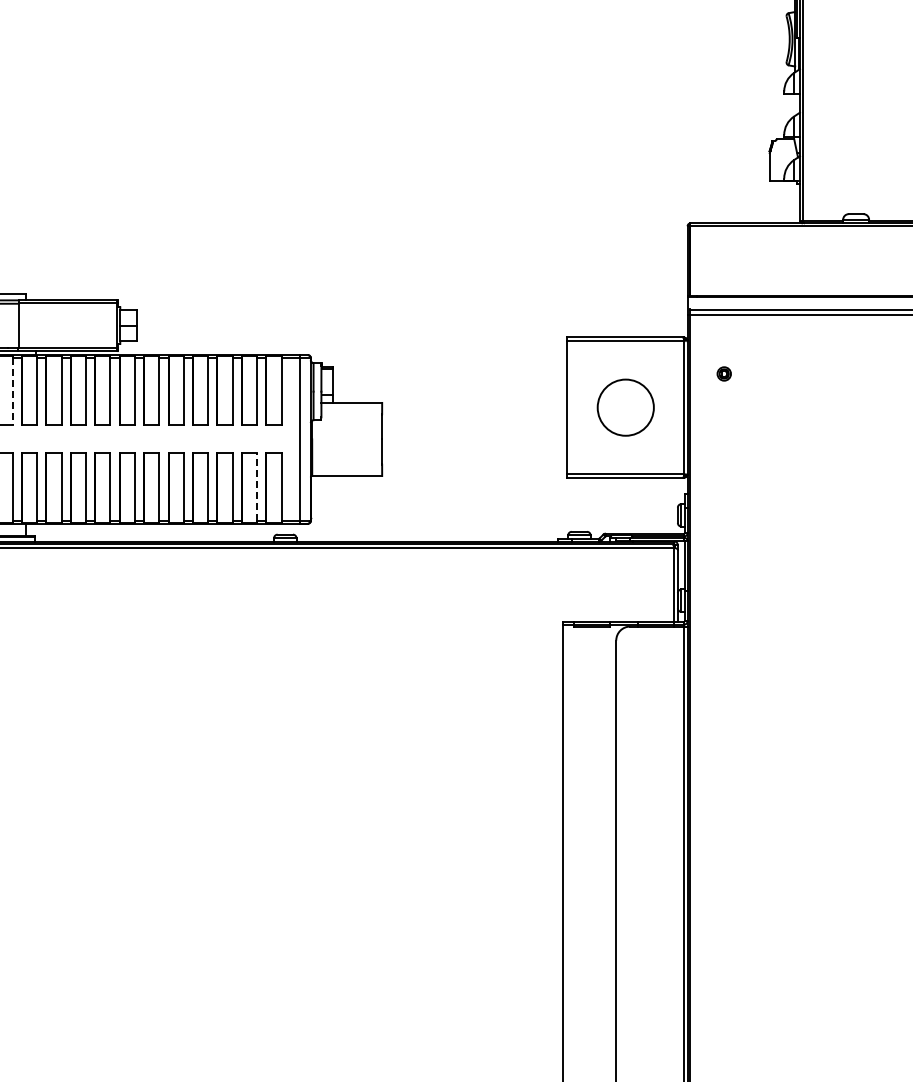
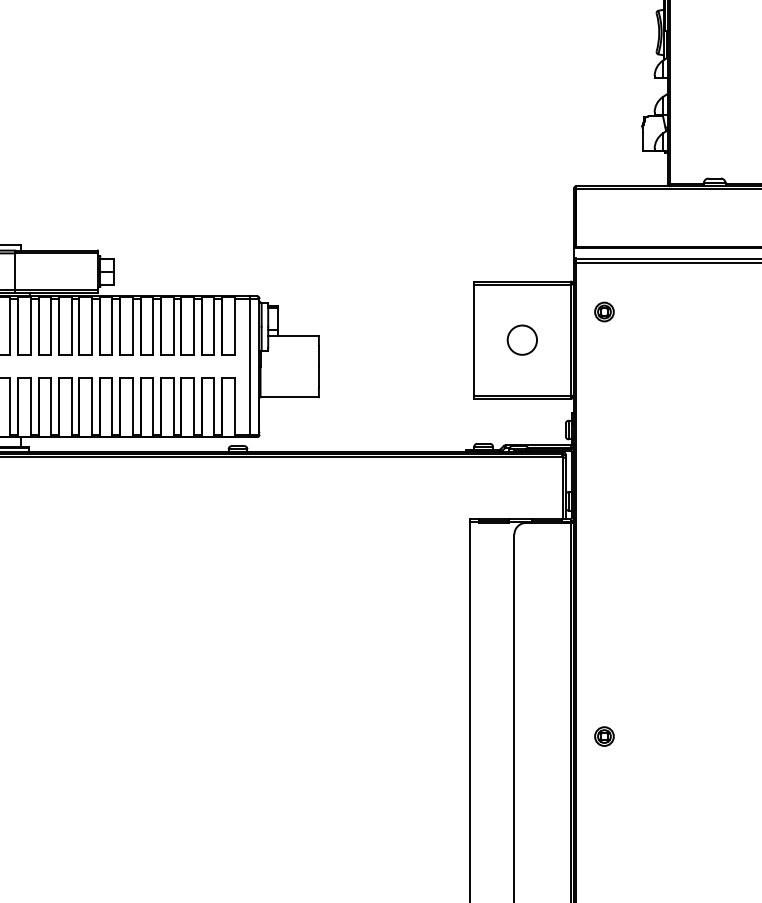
part: (724, 373) -> (604, 311), size x1.67
line: (12, 391) -> (10, 326), dashed -> solid
circle: (625, 407) -> (522, 340), size x0.62
line: (257, 487) -> (214, 406), dashed -> solid
part: (724, 882) -> (604, 736), added

